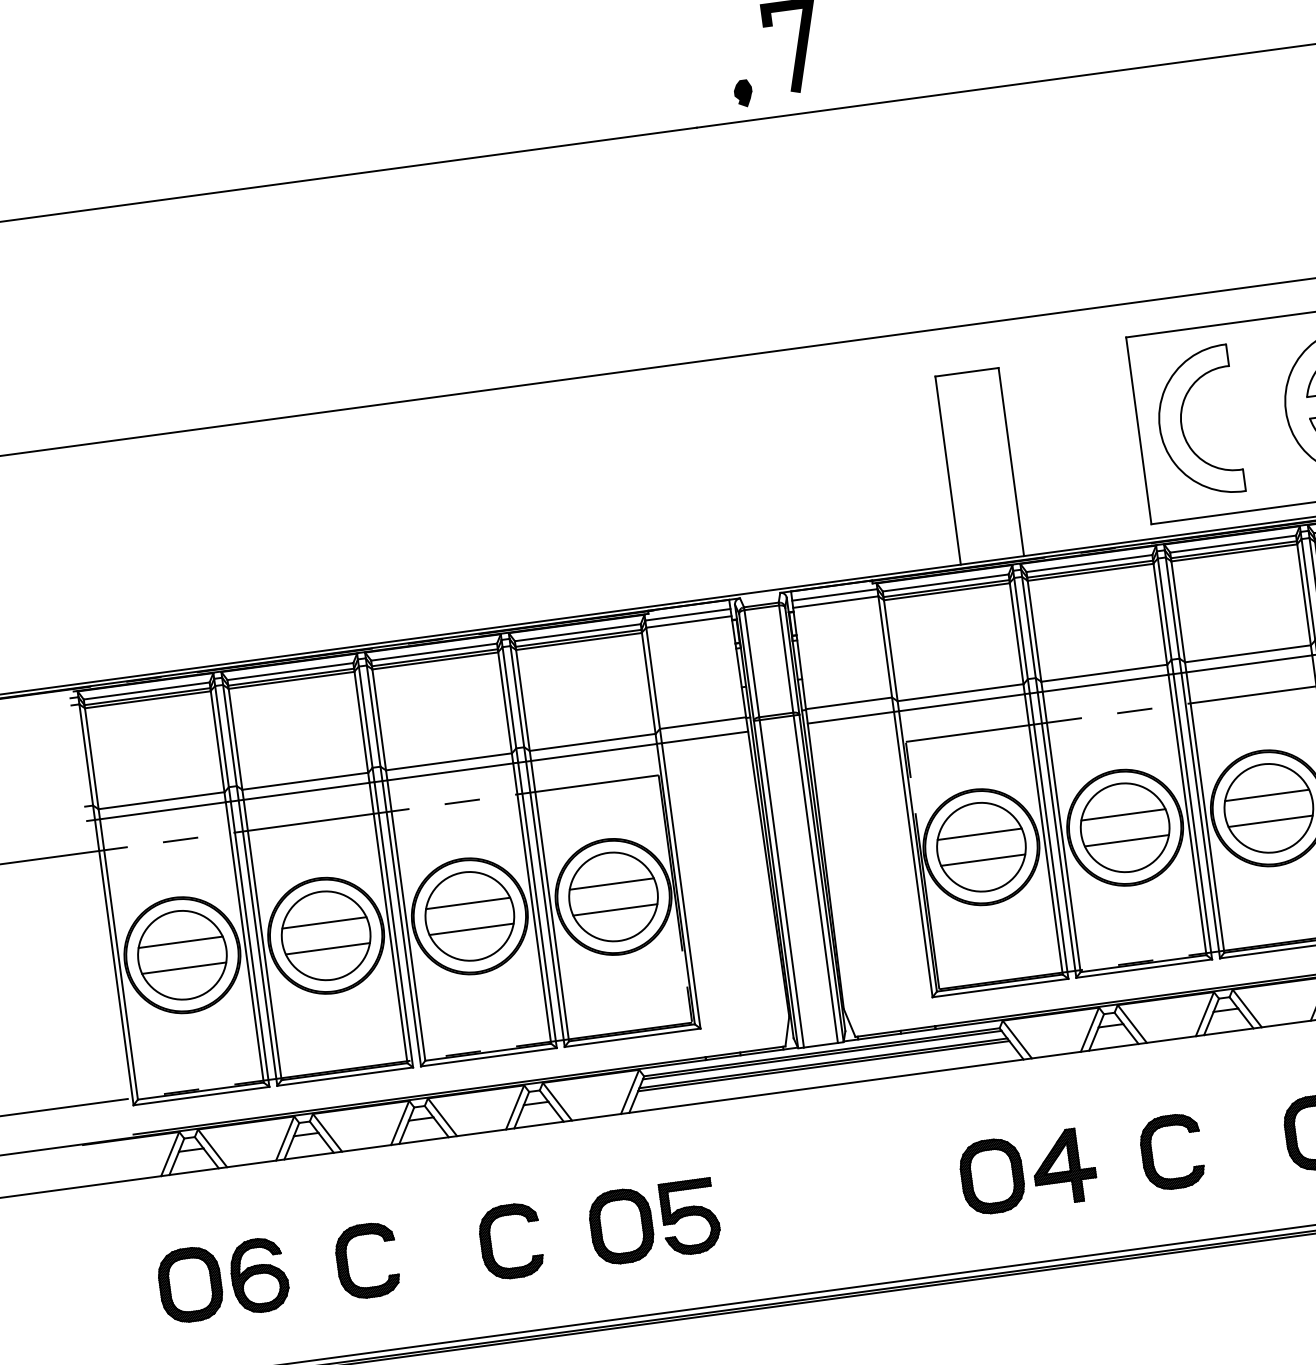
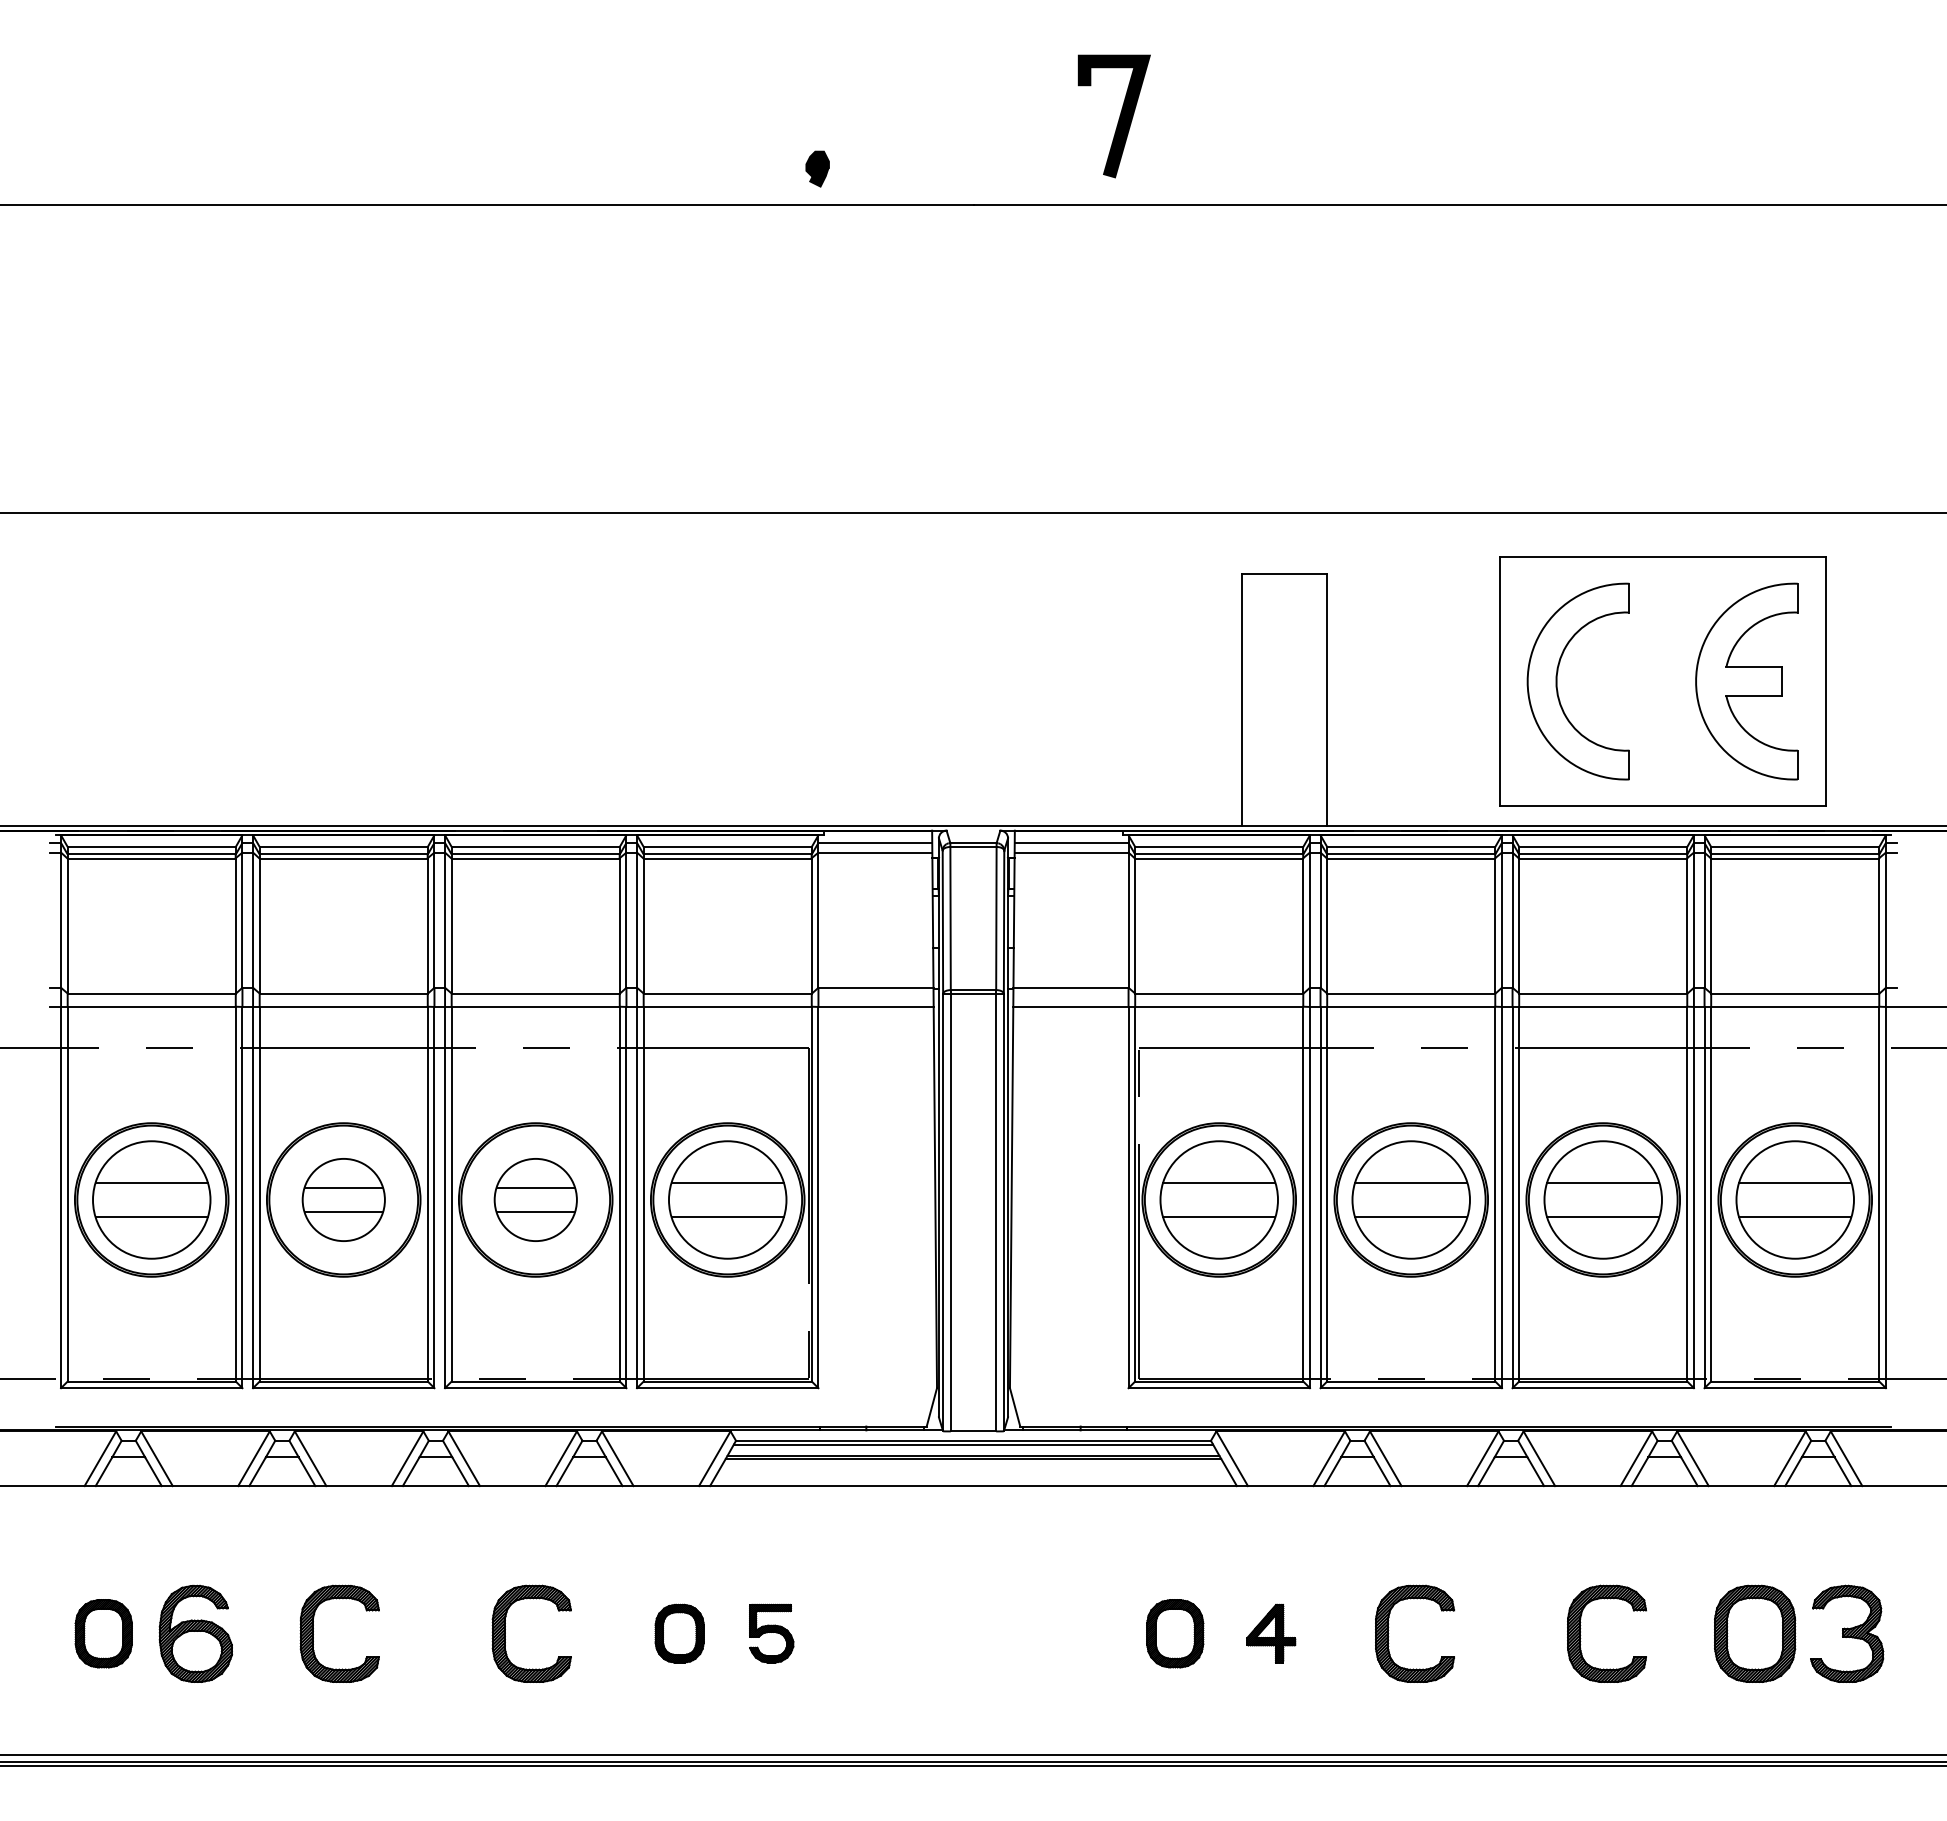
part: (743, 93) -> (817, 168), moved
part: (469, 916) -> (535, 1199), size x0.7
part: (325, 935) -> (343, 1199), size x0.7
part: (1064, 1166) -> (1271, 1633), size x0.6
part: (992, 1176) -> (1175, 1633), size x0.7
part: (690, 1217) -> (771, 1633), size x0.6
part: (621, 1226) -> (679, 1633), size x0.6
part: (190, 1284) -> (103, 1633), size x0.7

